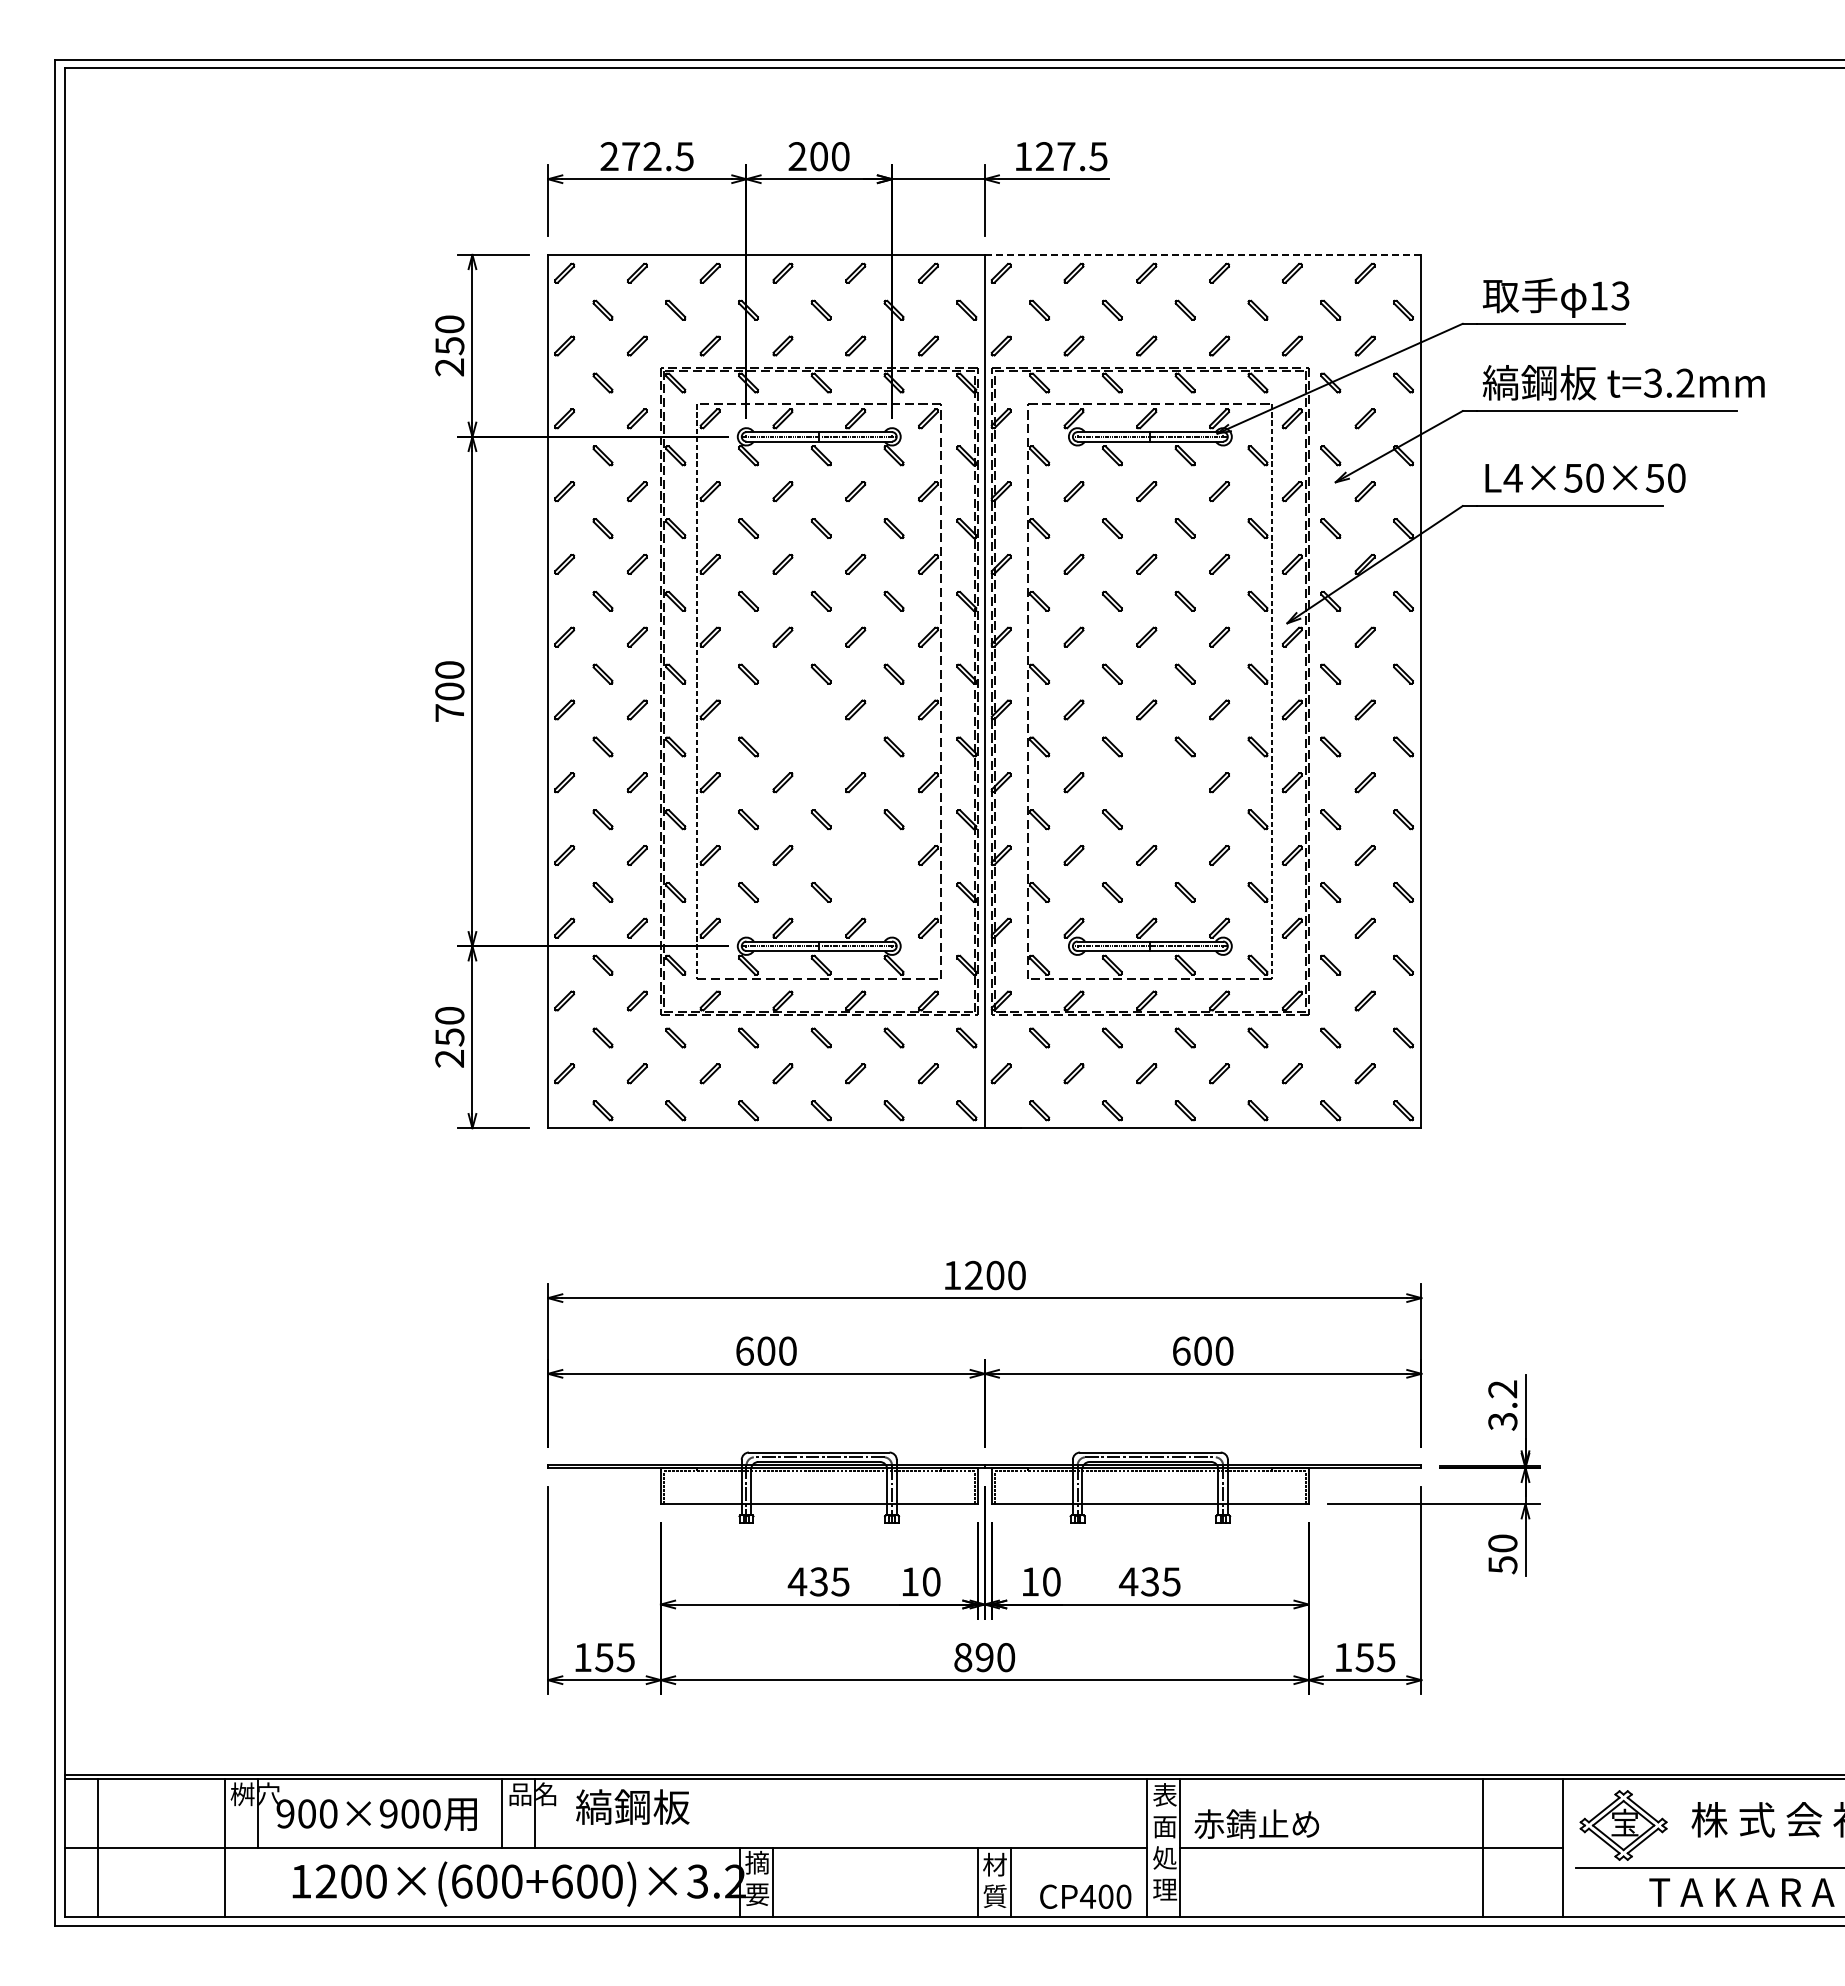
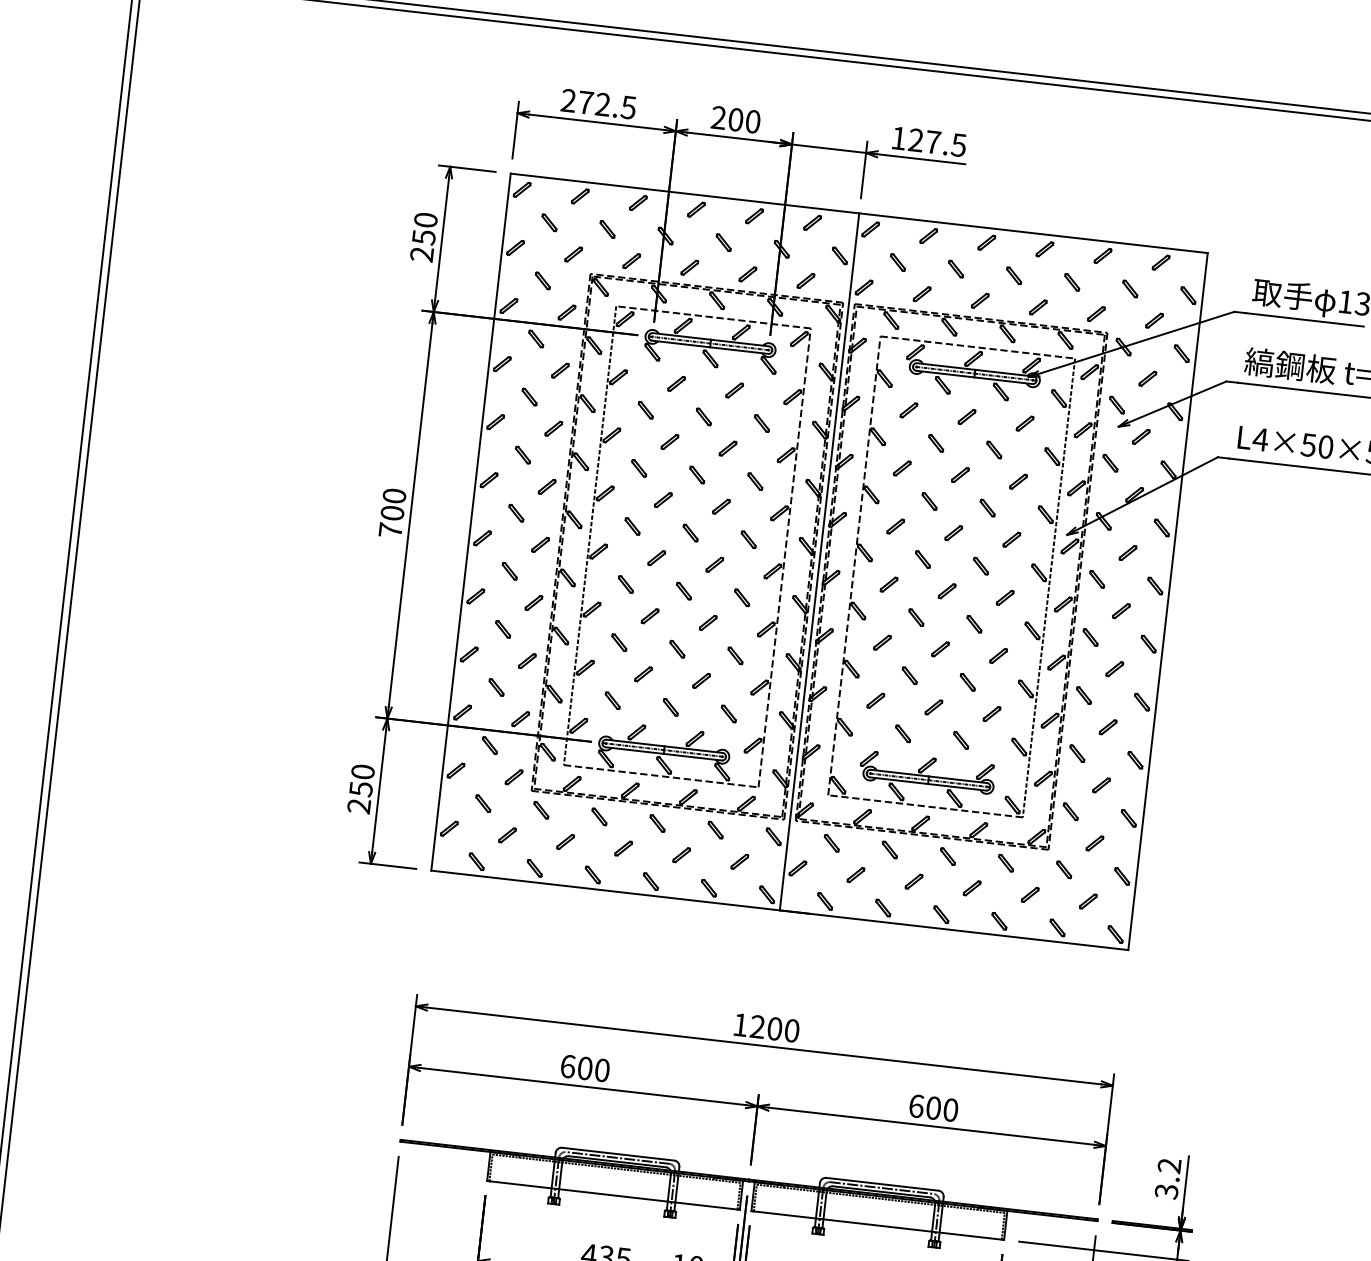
line: (1203, 254) -> (1033, 232), dashed -> solid
part: (811, 737) -> (677, 582), added
part: (1174, 810) -> (960, 674), added
part: (884, 882) -> (722, 705), added

